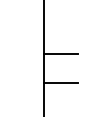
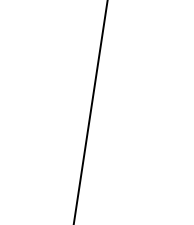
line: (60, 53) -> (125, 101), removed
line: (60, 83) -> (116, 162), removed

